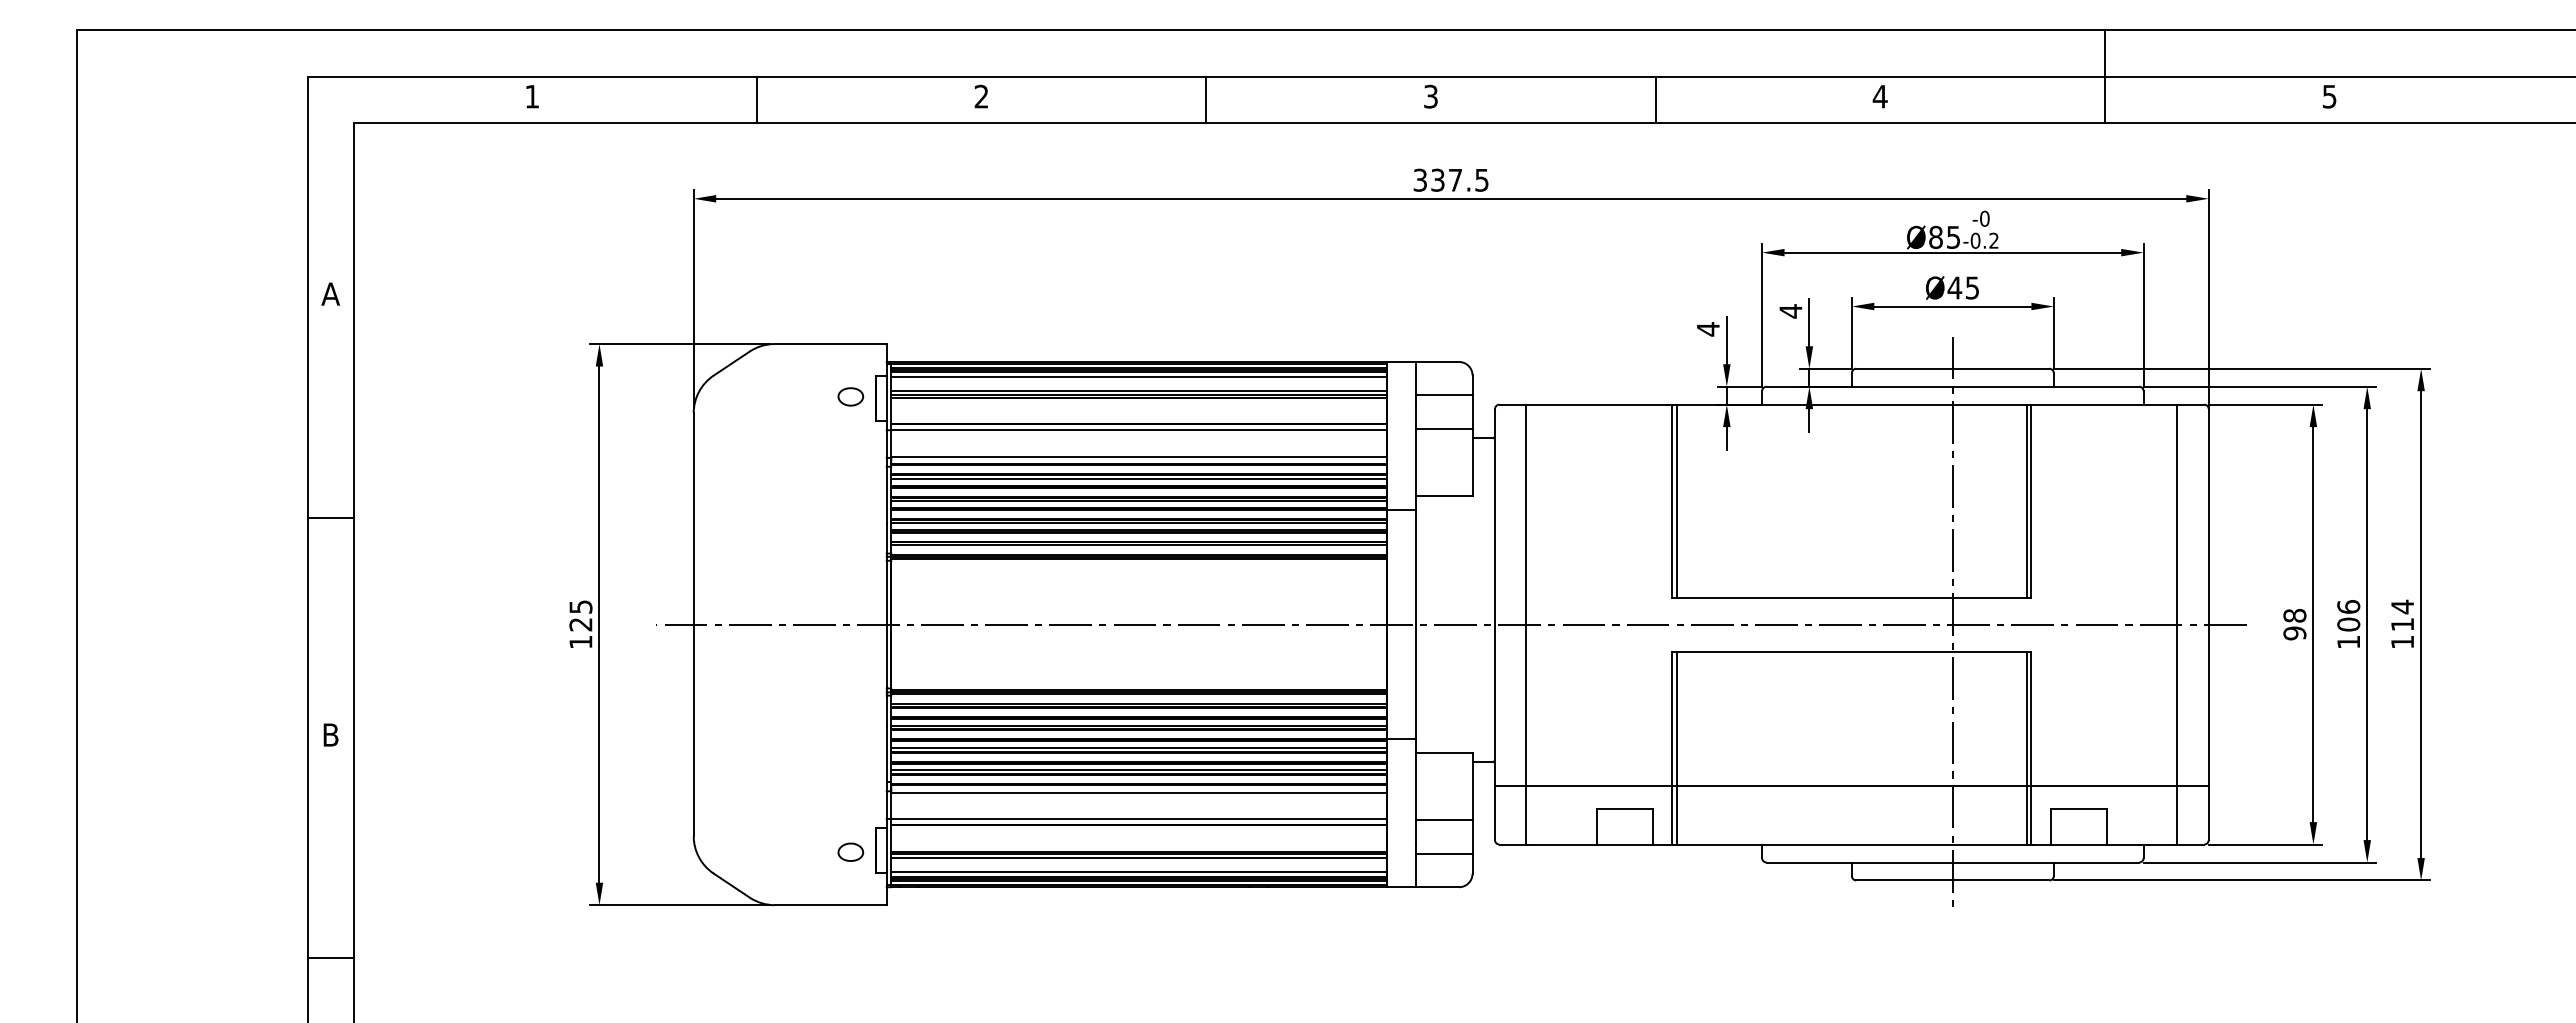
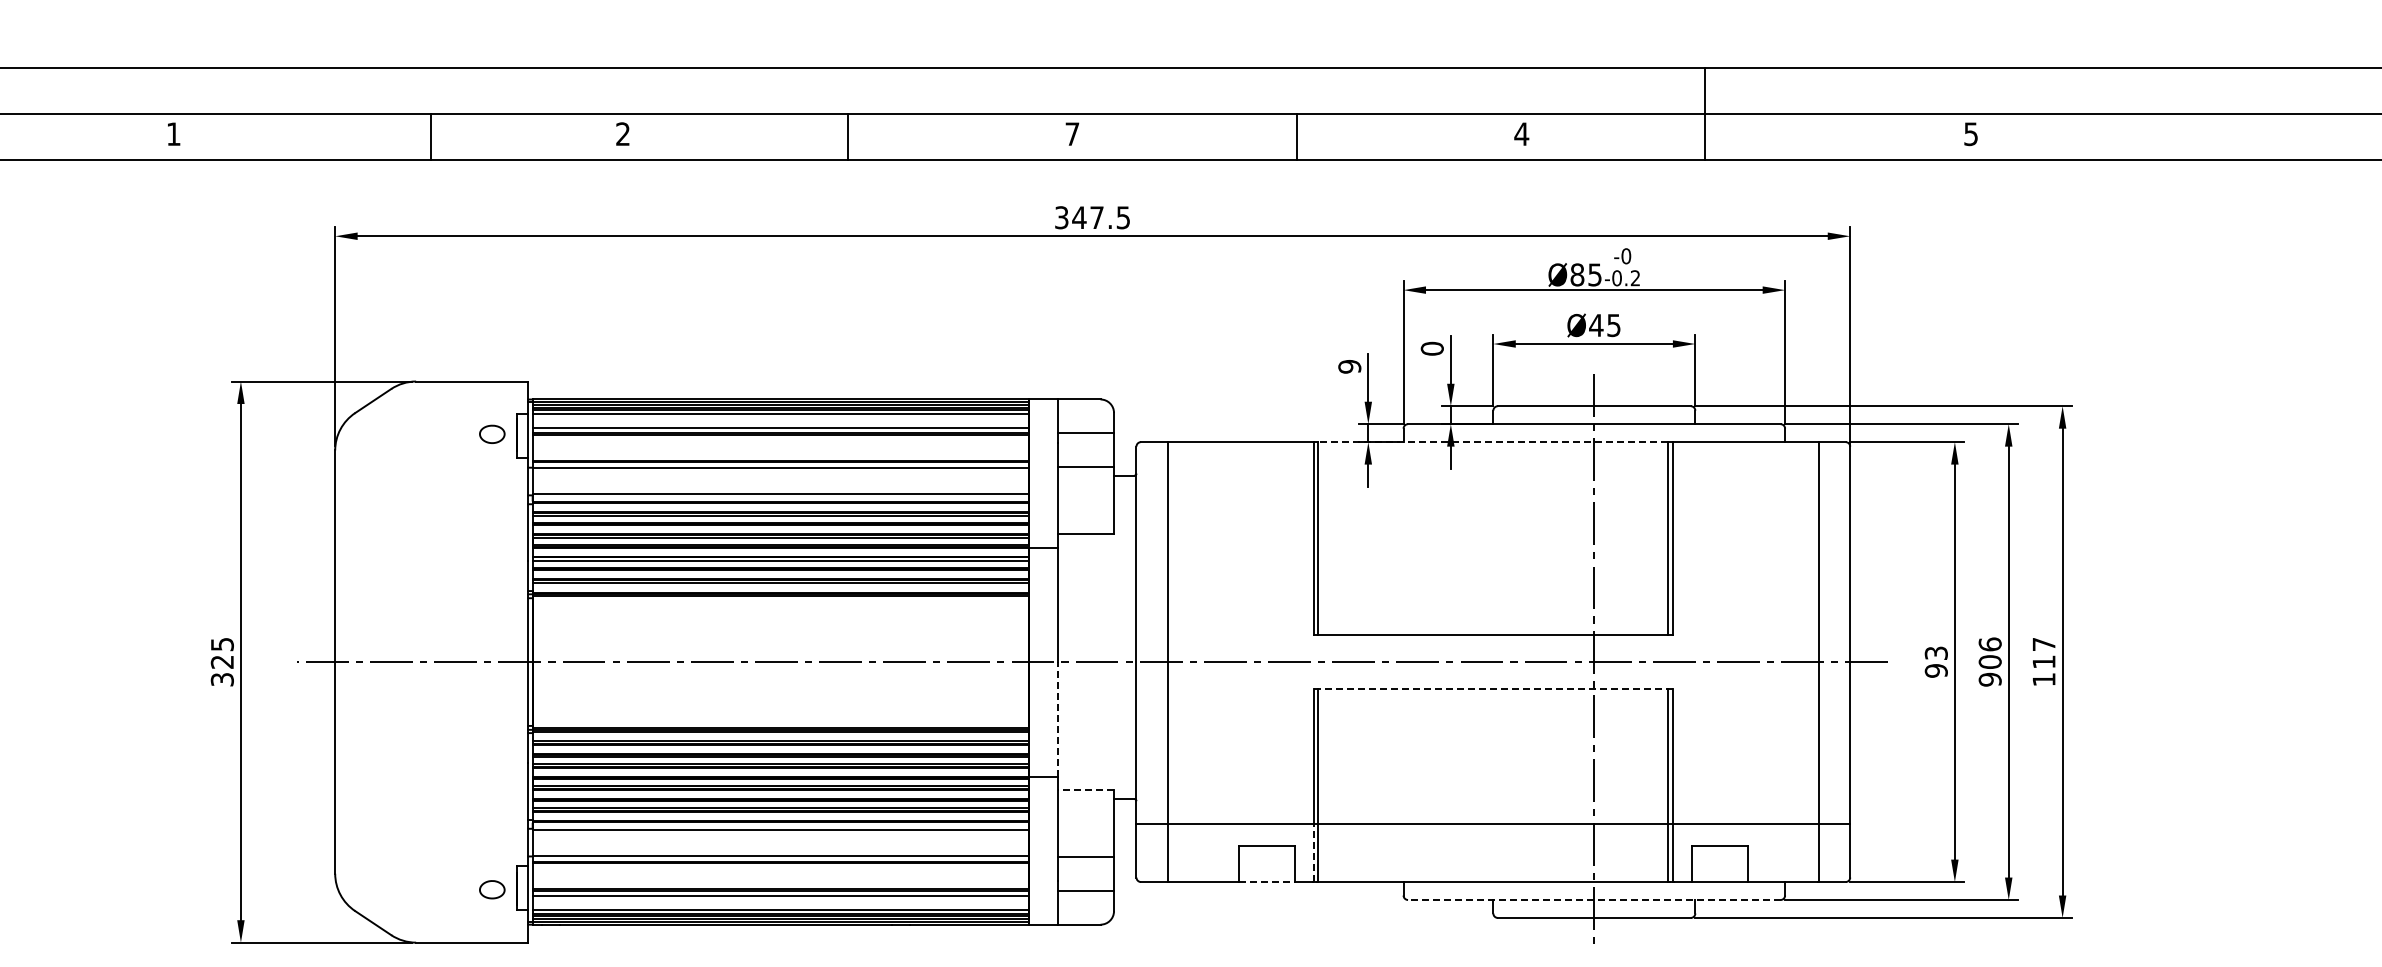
line: (2105, 76) -> (1704, 113), moved
text: (1430, 96) -> (1071, 133), 3 -> 7
line: (757, 99) -> (430, 136), moved
text: (1437, 179) -> (1078, 216), 337.5 -> 347.5
text: (1790, 311) -> (1431, 348), 4 -> 0
text: (1707, 329) -> (1348, 366), 4 -> 9
line: (1851, 404) -> (1492, 441), solid -> dashed
text: (2402, 606) -> (2043, 643), 114 -> 117
text: (2294, 615) -> (1935, 652), 98 -> 93
text: (580, 641) -> (221, 678), 125 -> 325
text: (2348, 642) -> (1989, 679), 106 -> 906
line: (1851, 651) -> (1492, 688), solid -> dashed
line: (1416, 681) -> (1057, 718), solid -> dashed
line: (1444, 752) -> (1085, 789), solid -> dashed
line: (1672, 814) -> (1313, 851), solid -> dashed
line: (1625, 844) -> (1266, 881), solid -> dashed
line: (1952, 862) -> (1593, 899), solid -> dashed

